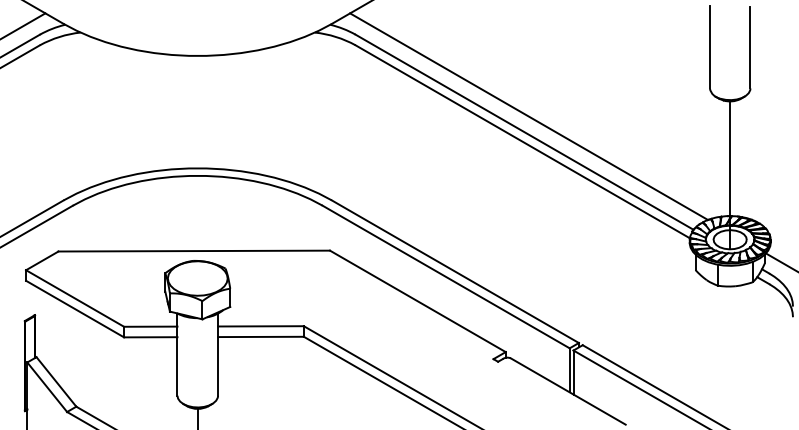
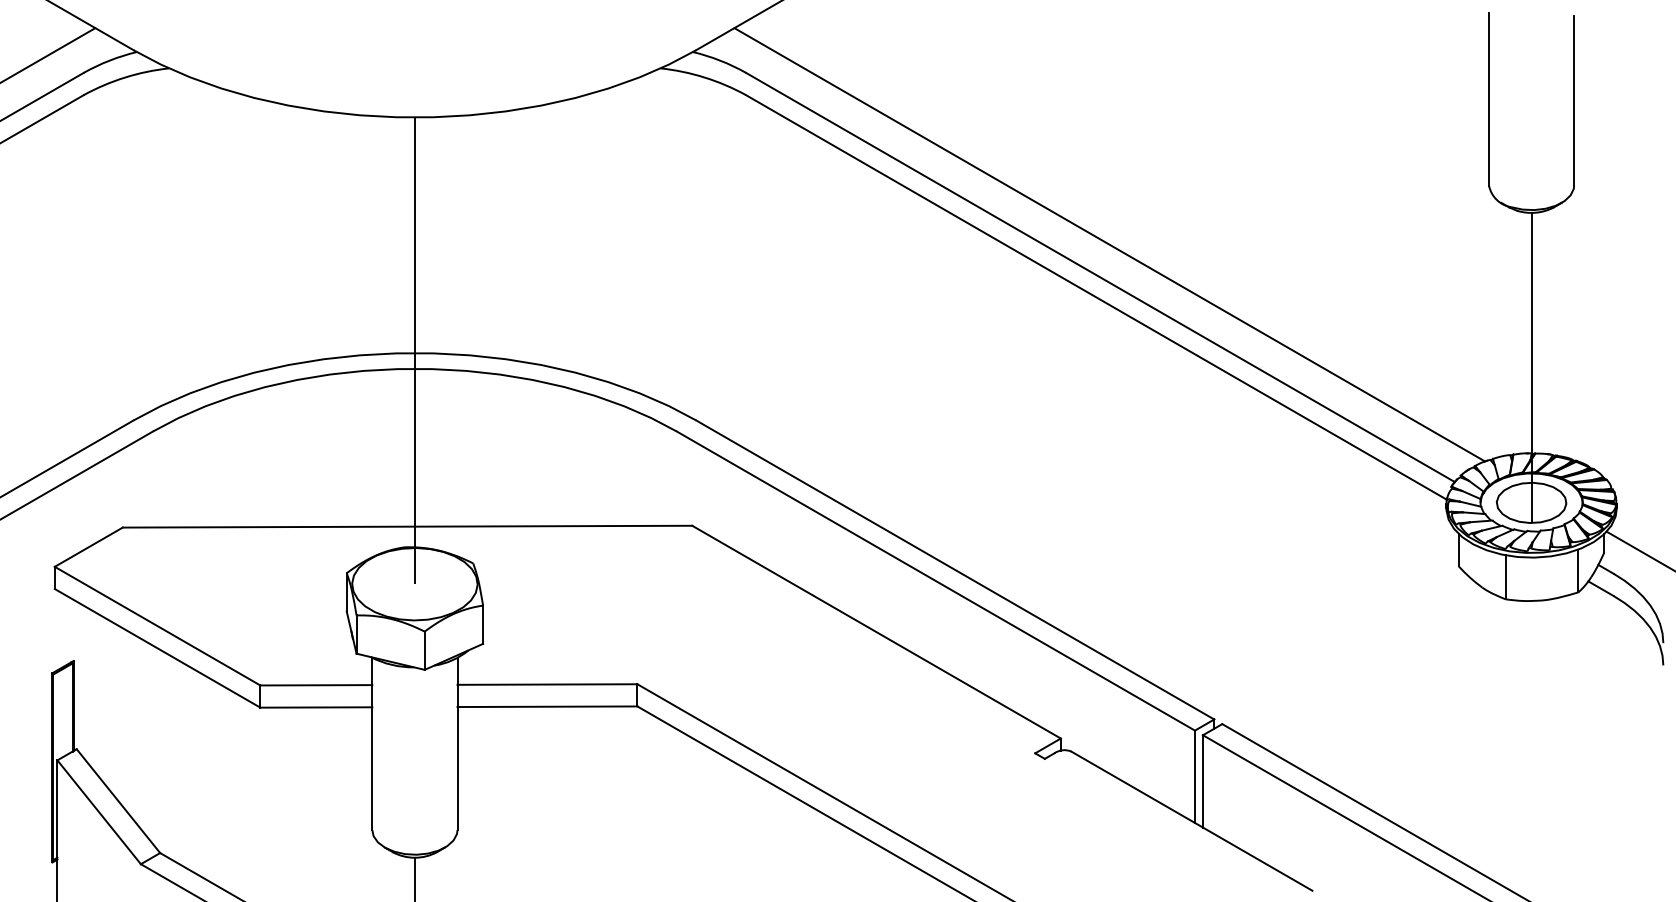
line: (197, 167) -> (414, 351), added

